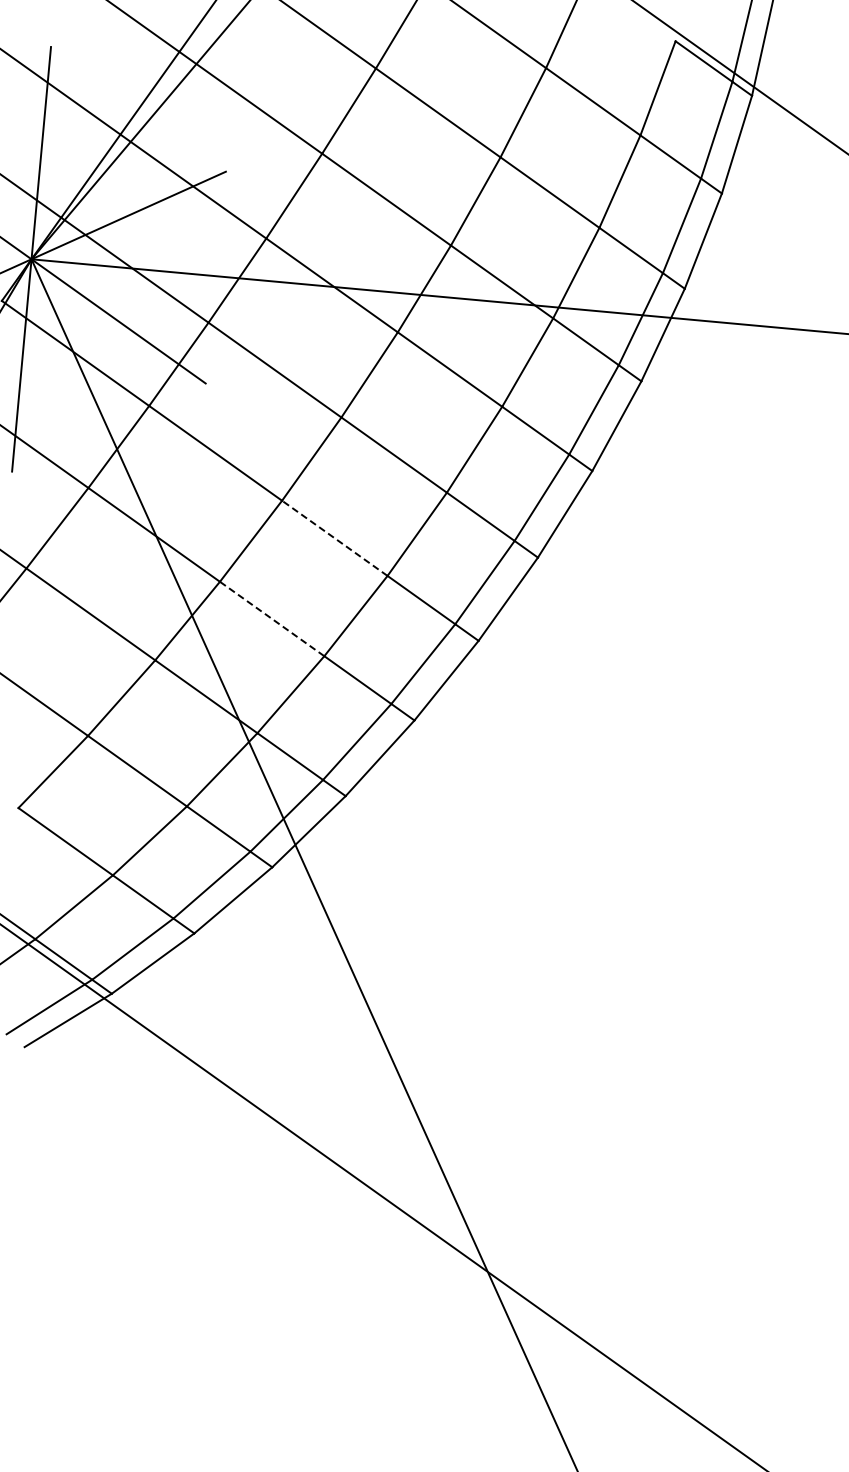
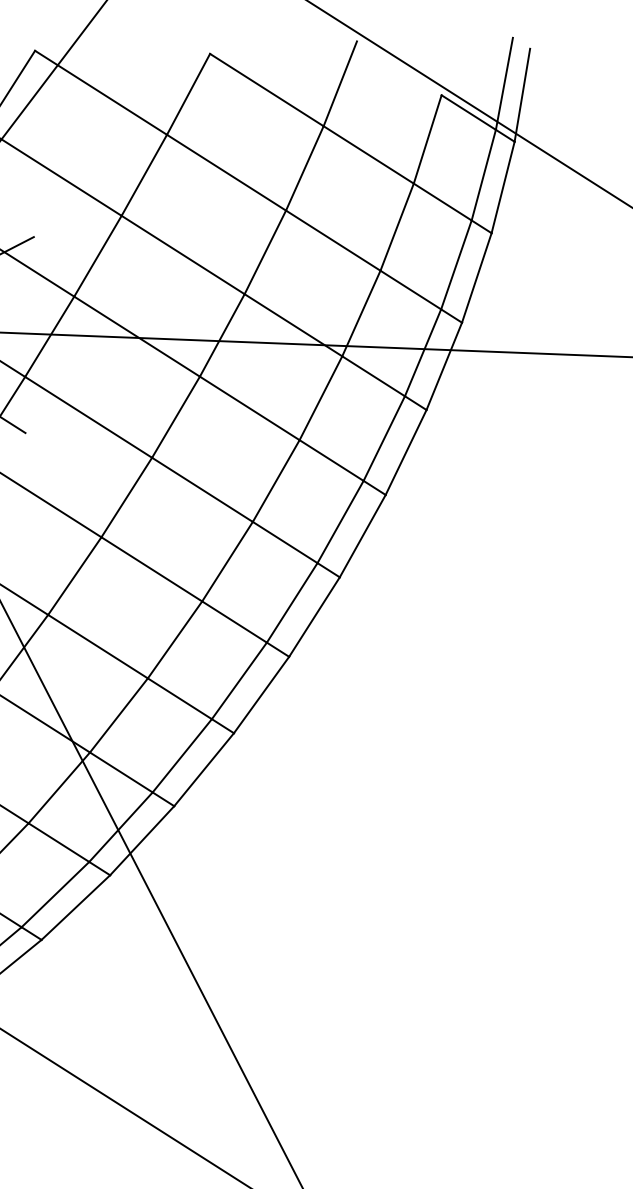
line: (334, 538) -> (151, 569), dashed -> solid
line: (271, 618) -> (97, 646), dashed -> solid

